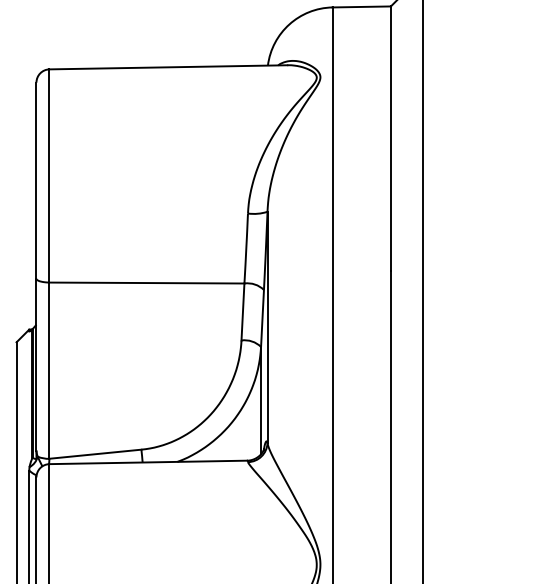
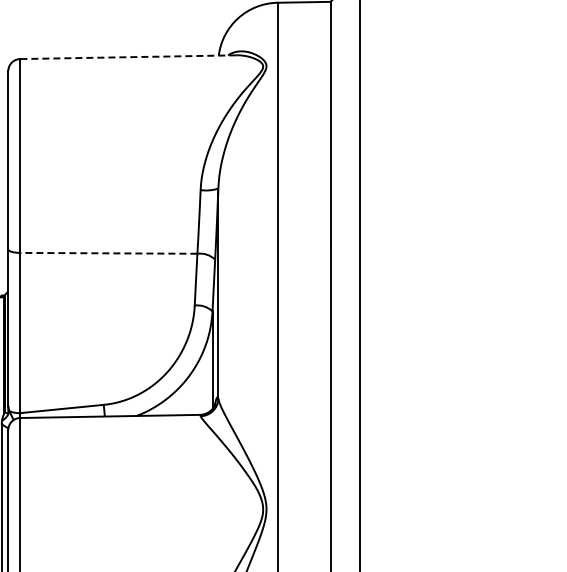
line: (167, 67) -> (127, 57), solid -> dashed
line: (146, 283) -> (108, 253), solid -> dashed

